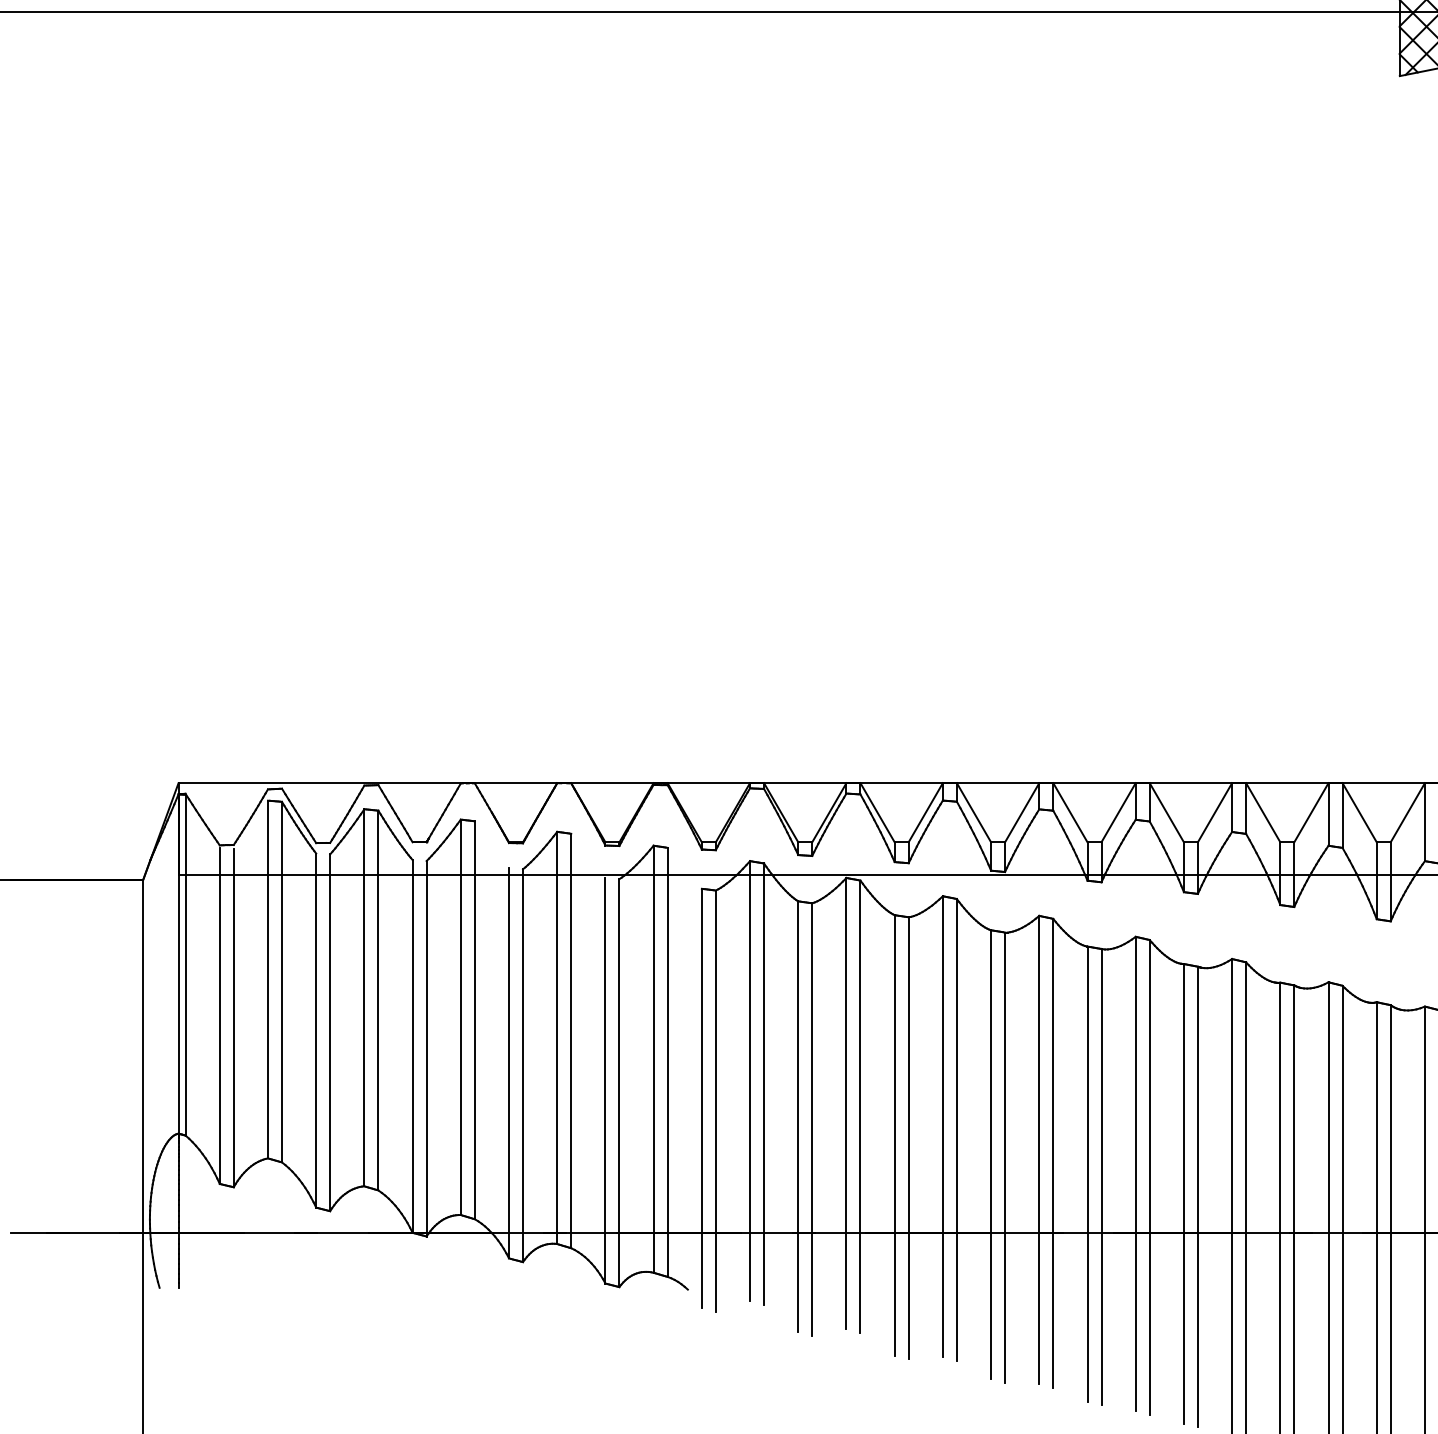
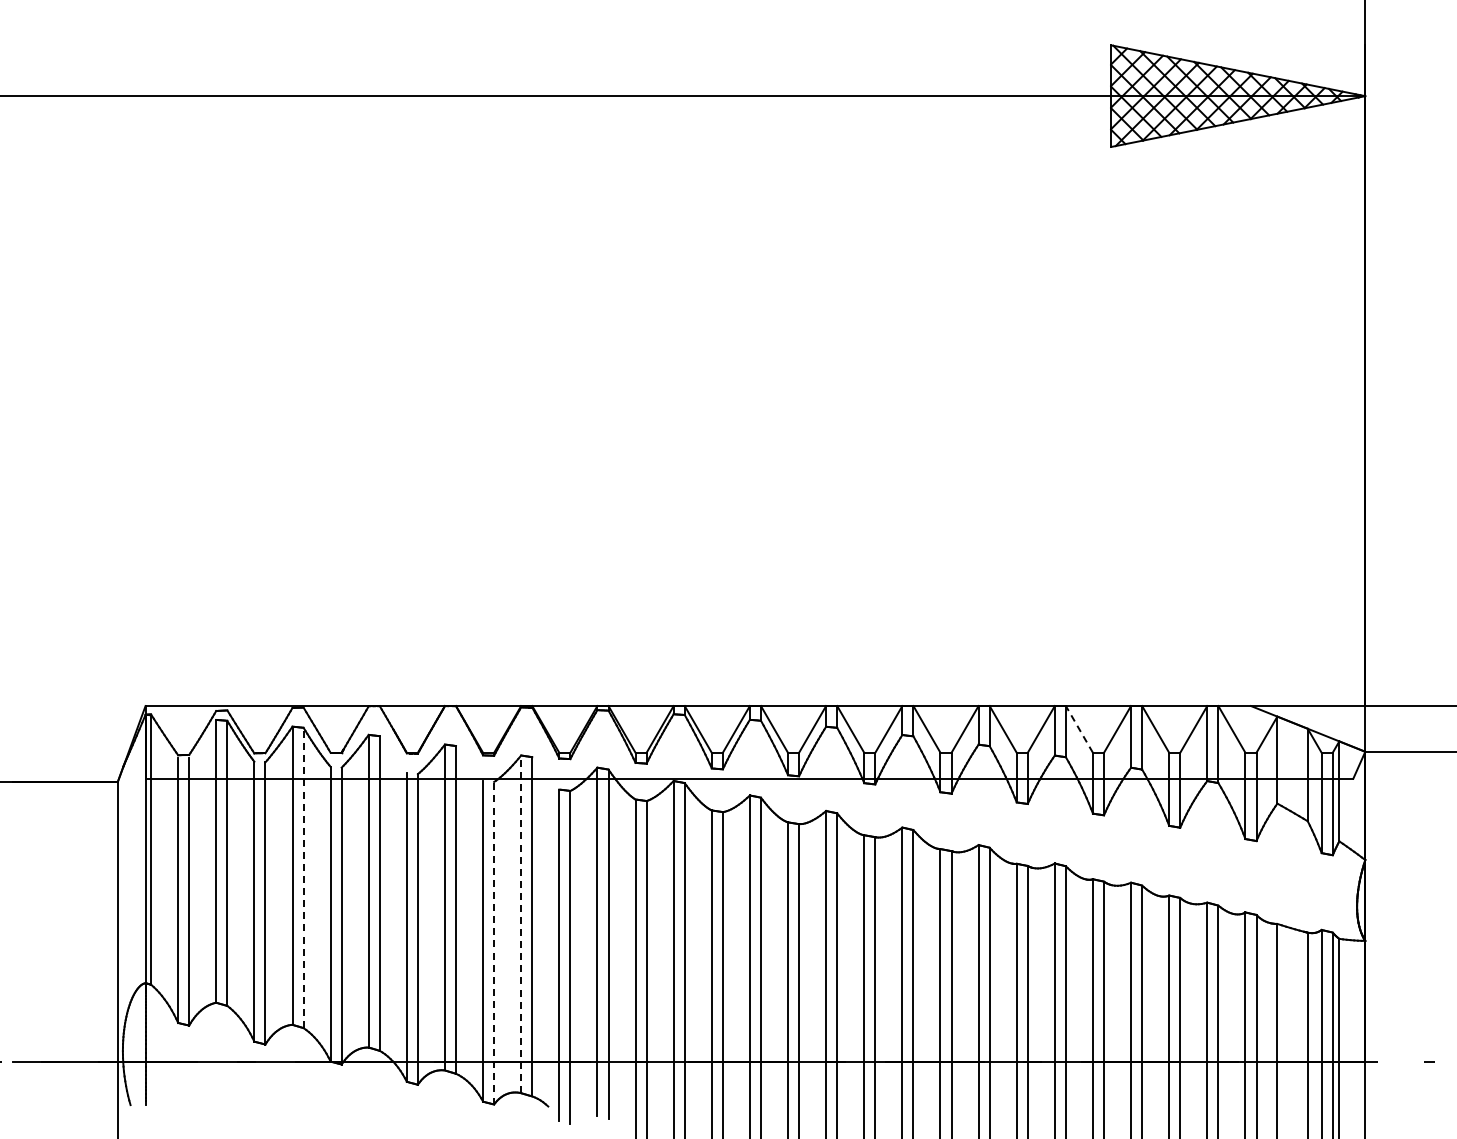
line: (1359, 811) -> (1079, 728), solid -> dashed
line: (378, 999) -> (303, 877), solid -> dashed
line: (654, 1059) -> (521, 924), solid -> dashed
line: (619, 1082) -> (494, 942), solid -> dashed

